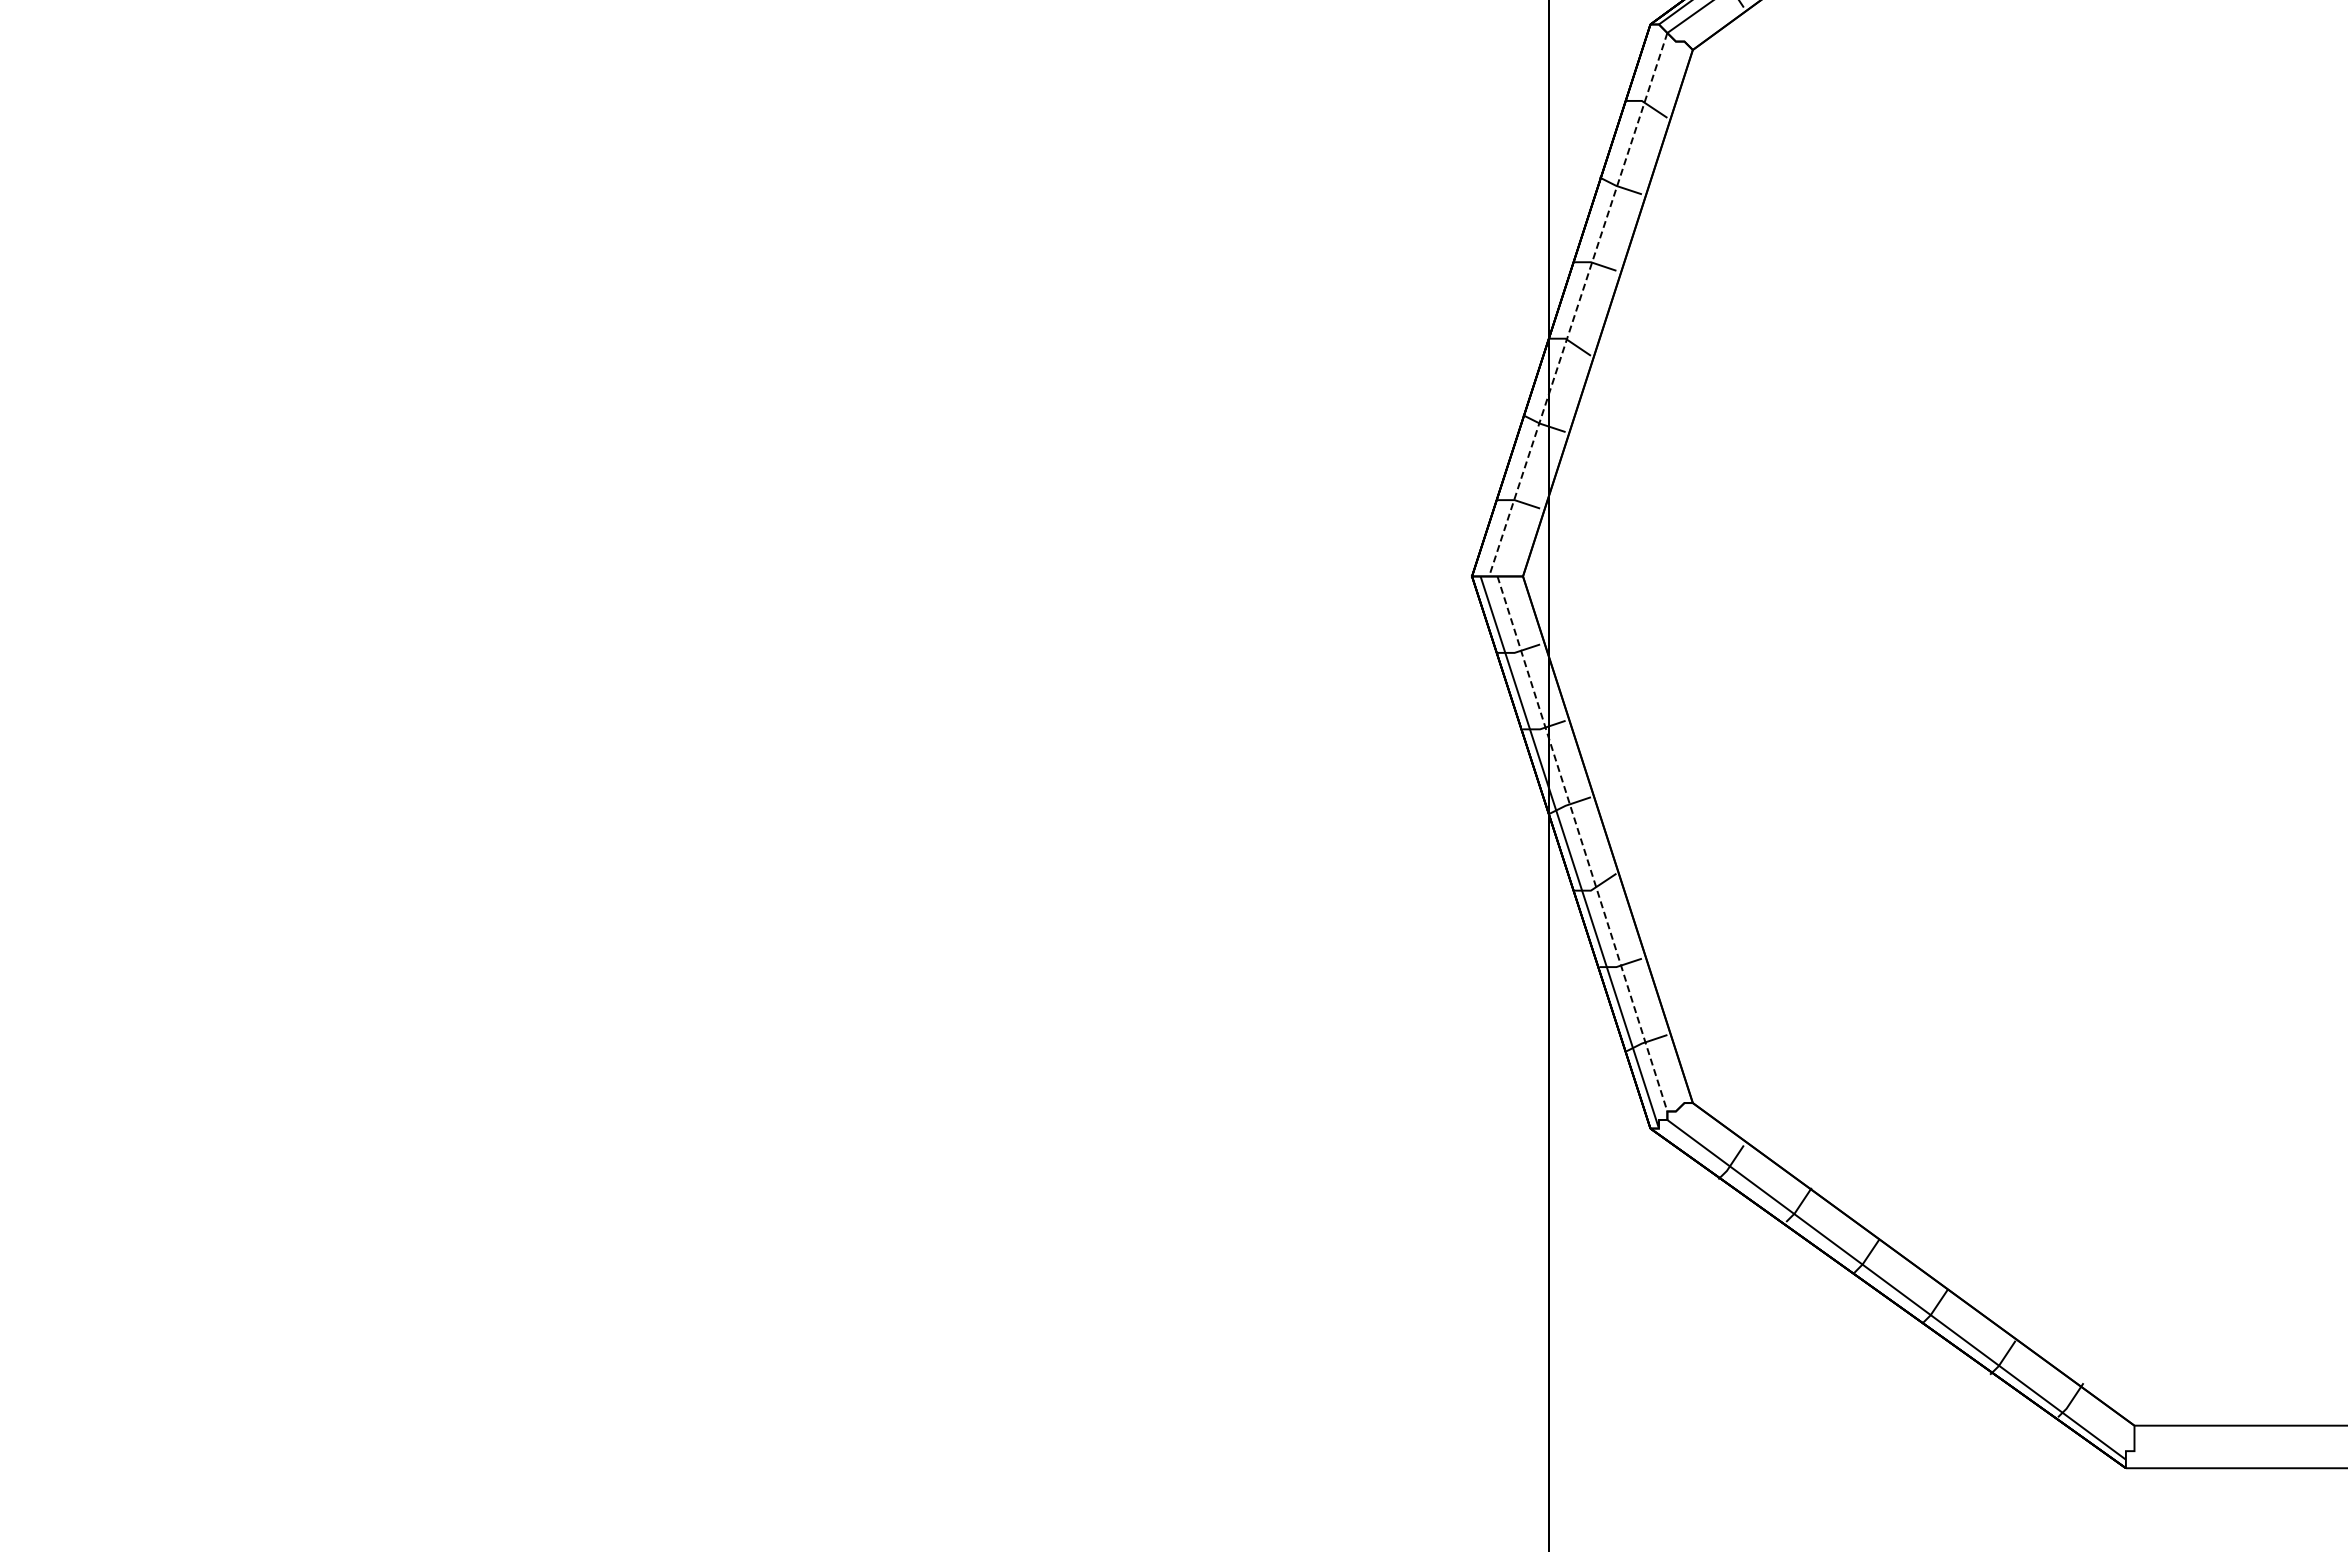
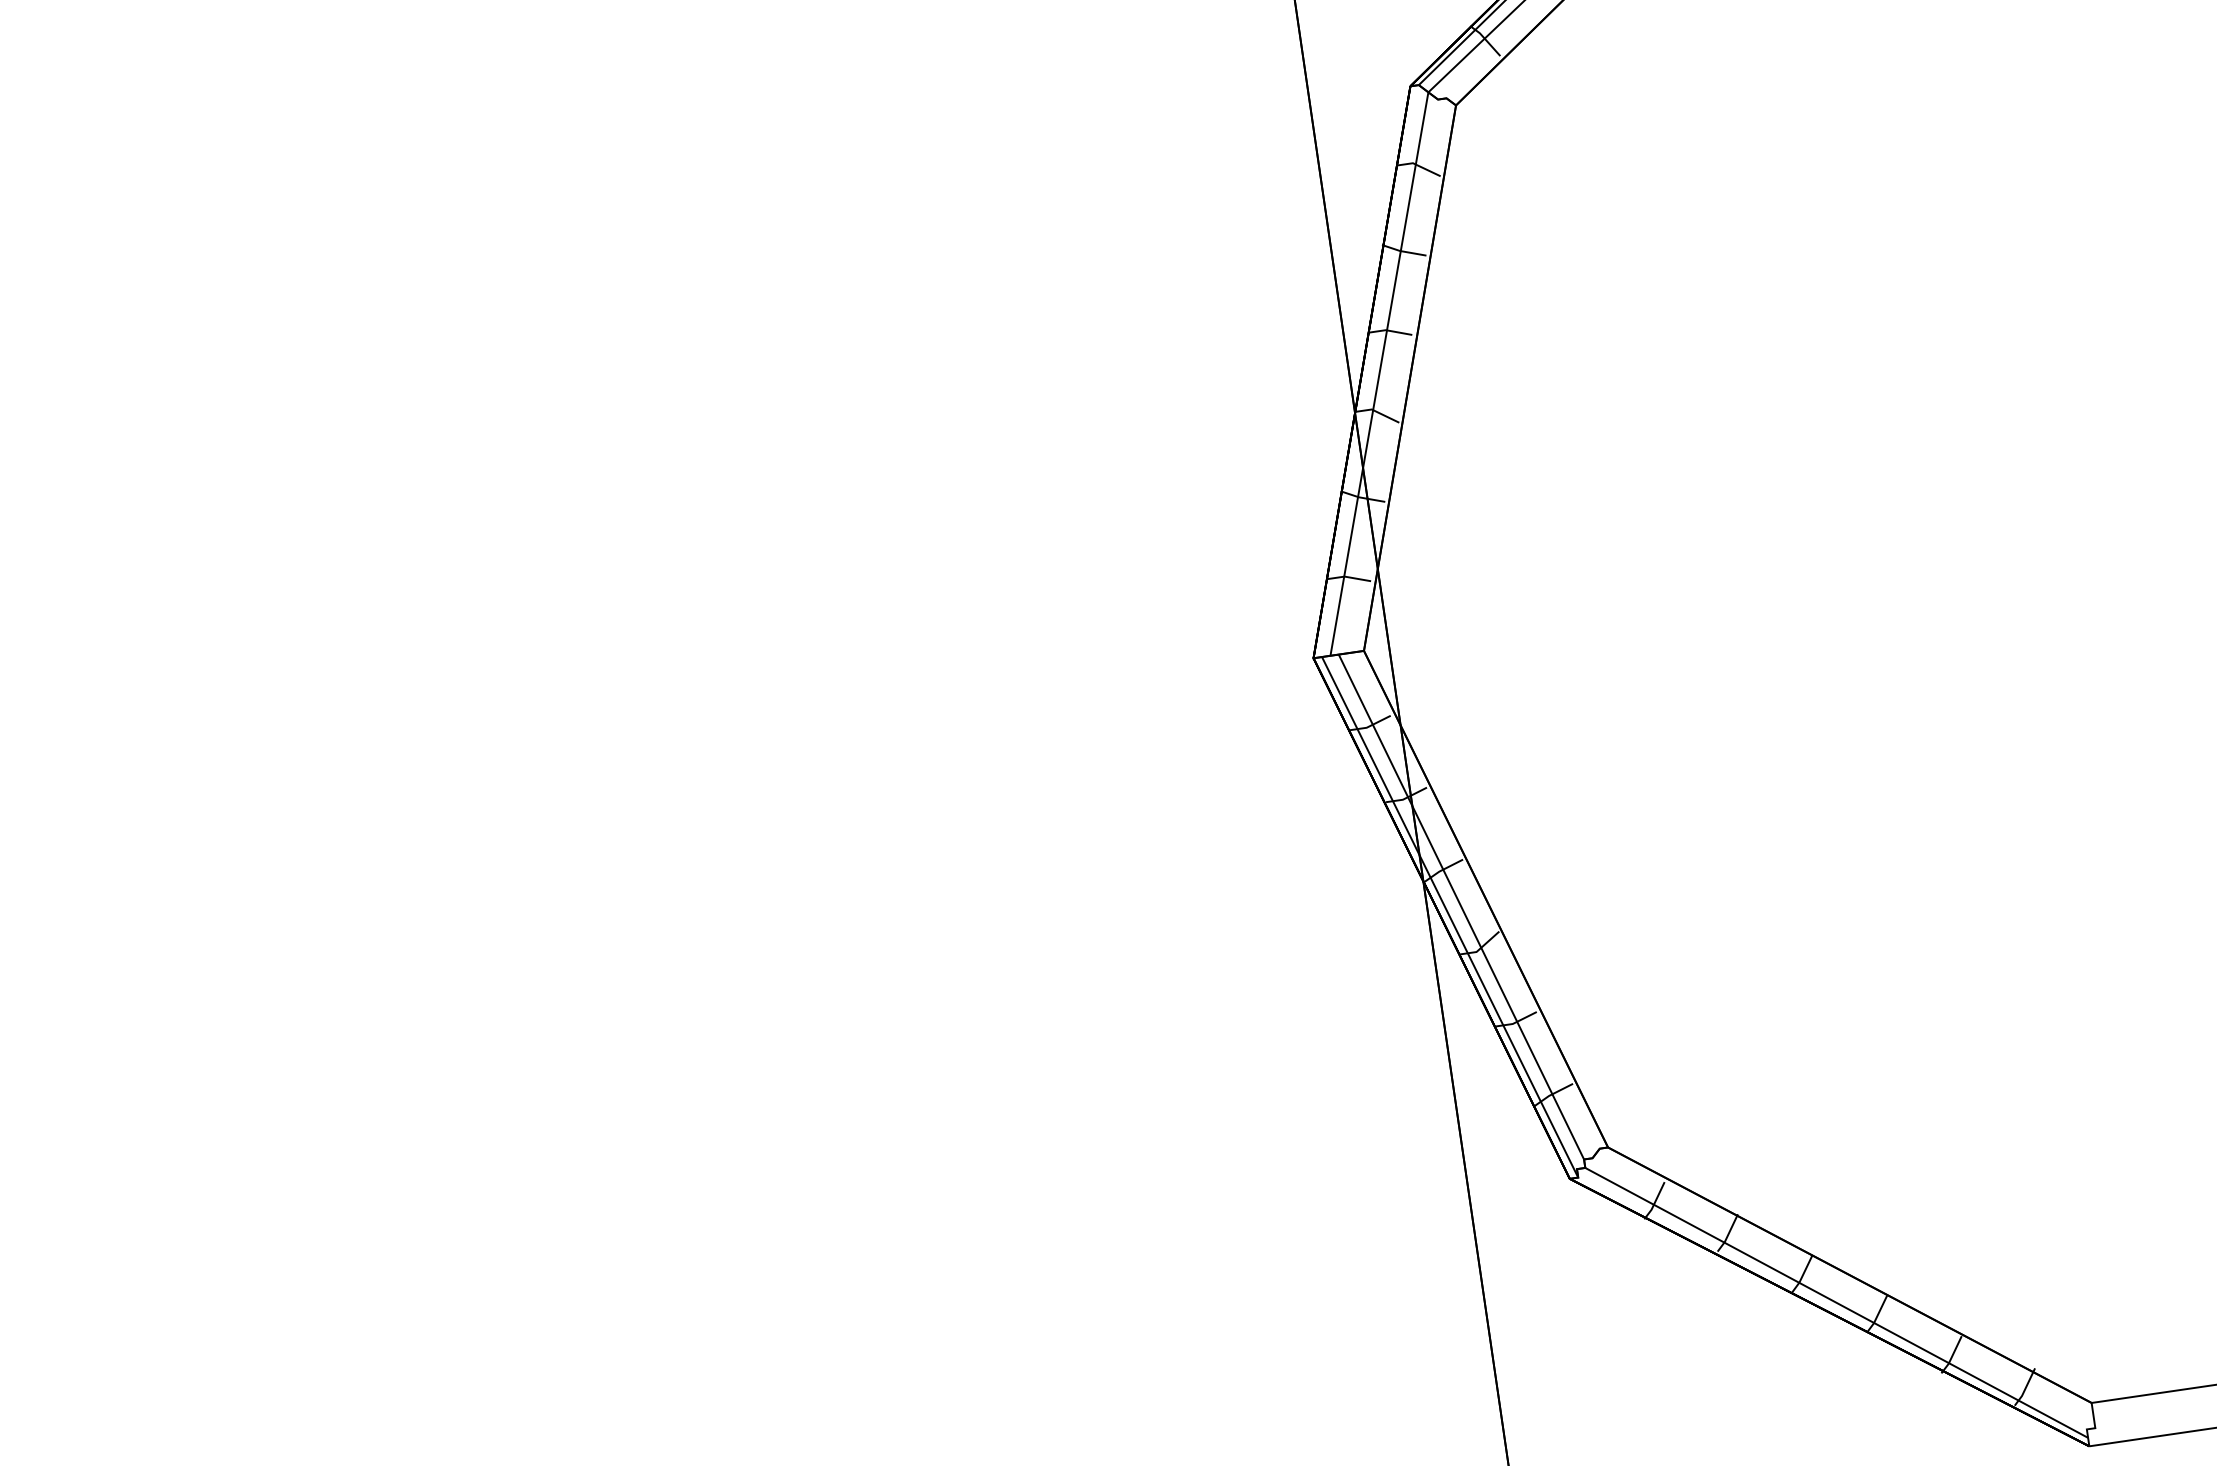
line: (1578, 304) -> (1379, 373), dashed -> solid
line: (1582, 843) -> (1461, 906), dashed -> solid

